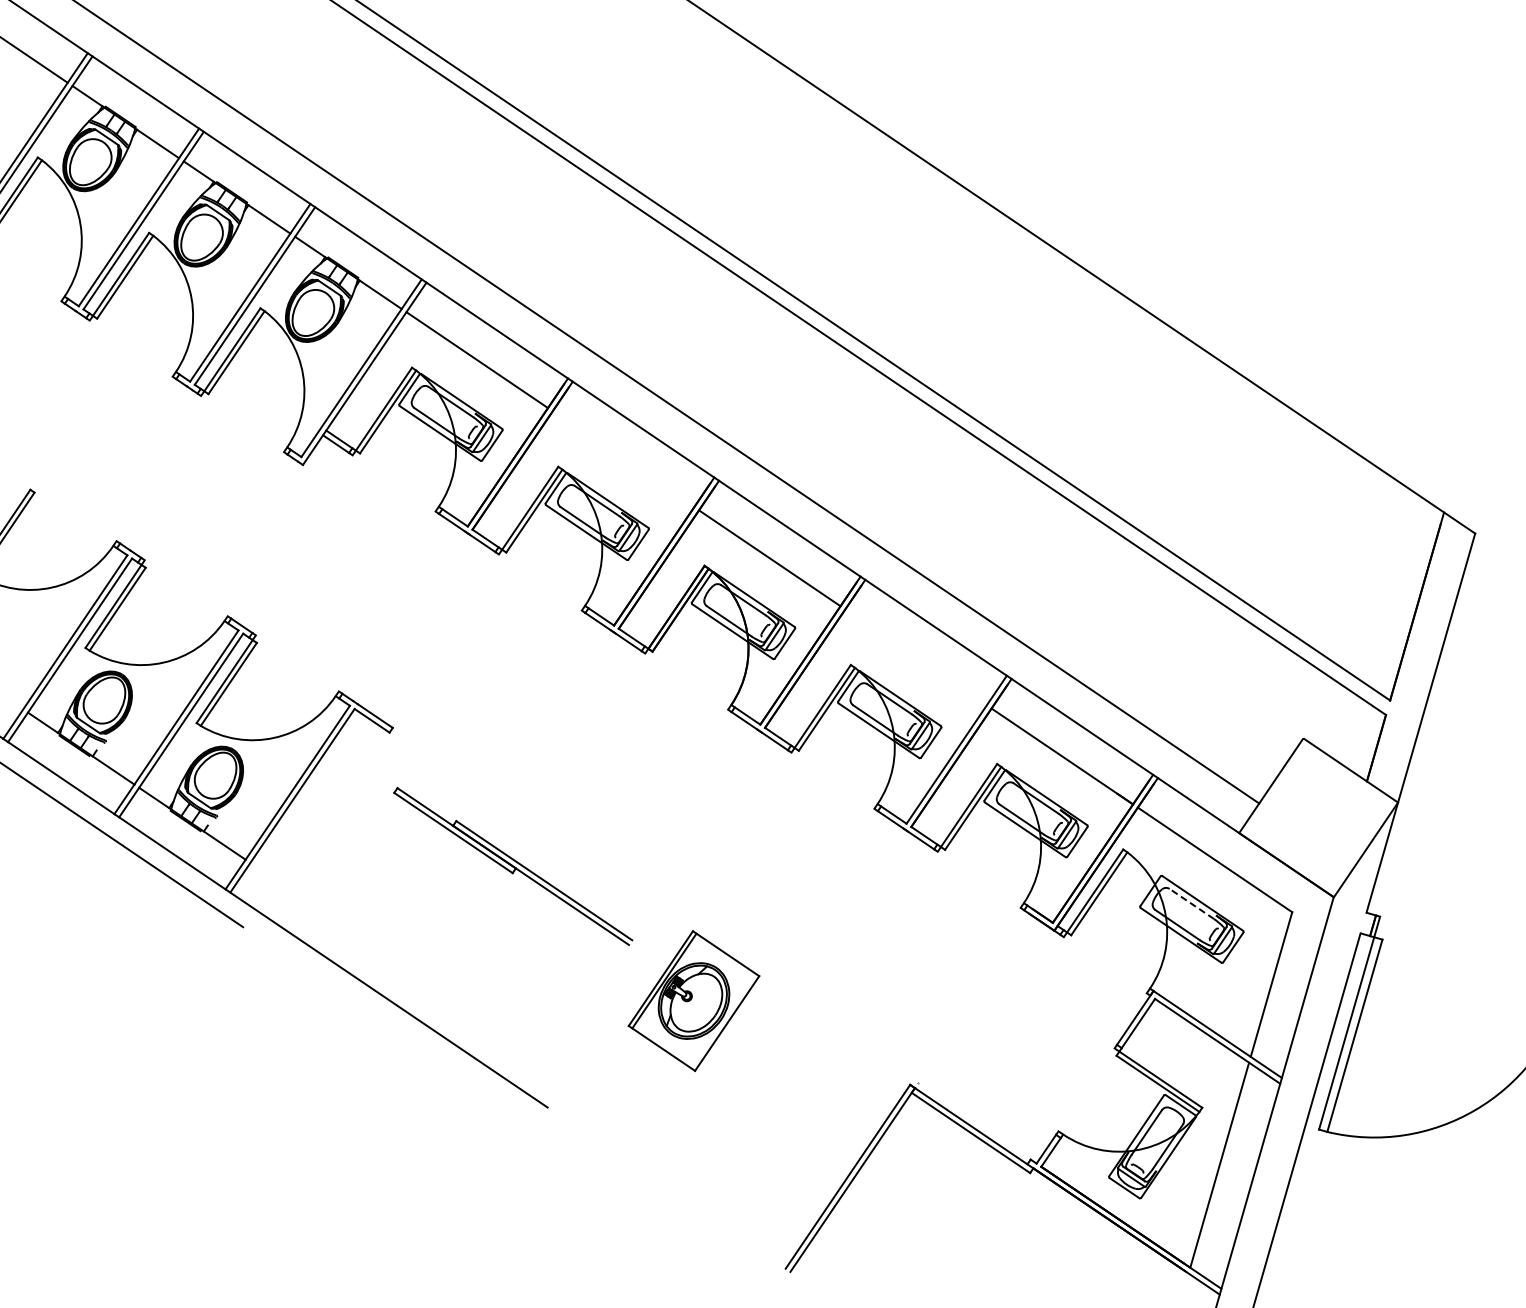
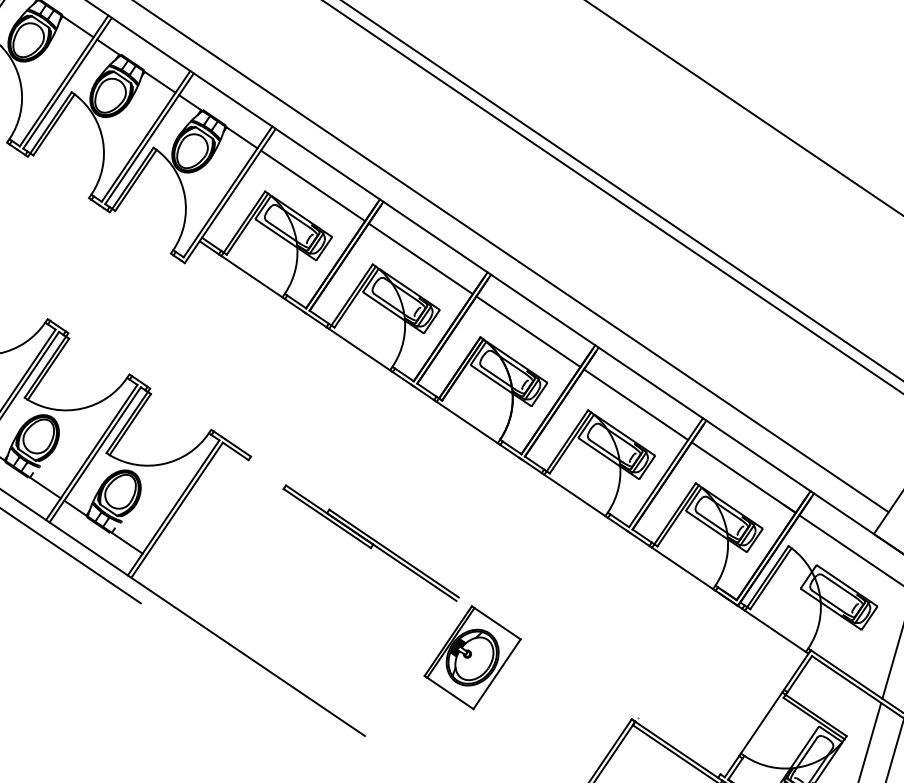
line: (623, 459) -> (420, 259), added
line: (393, 483) -> (251, 276), added
line: (539, 582) -> (358, 349), added
line: (915, 657) -> (635, 404), added
line: (686, 681) -> (467, 422), added
line: (832, 780) -> (574, 495), added
part: (513, 866) -> (371, 543), moved
line: (978, 879) -> (682, 568), added
line: (1191, 903) -> (838, 585), dashed -> solid
line: (1104, 965) -> (774, 631), added
line: (1086, 1089) -> (761, 722), added

